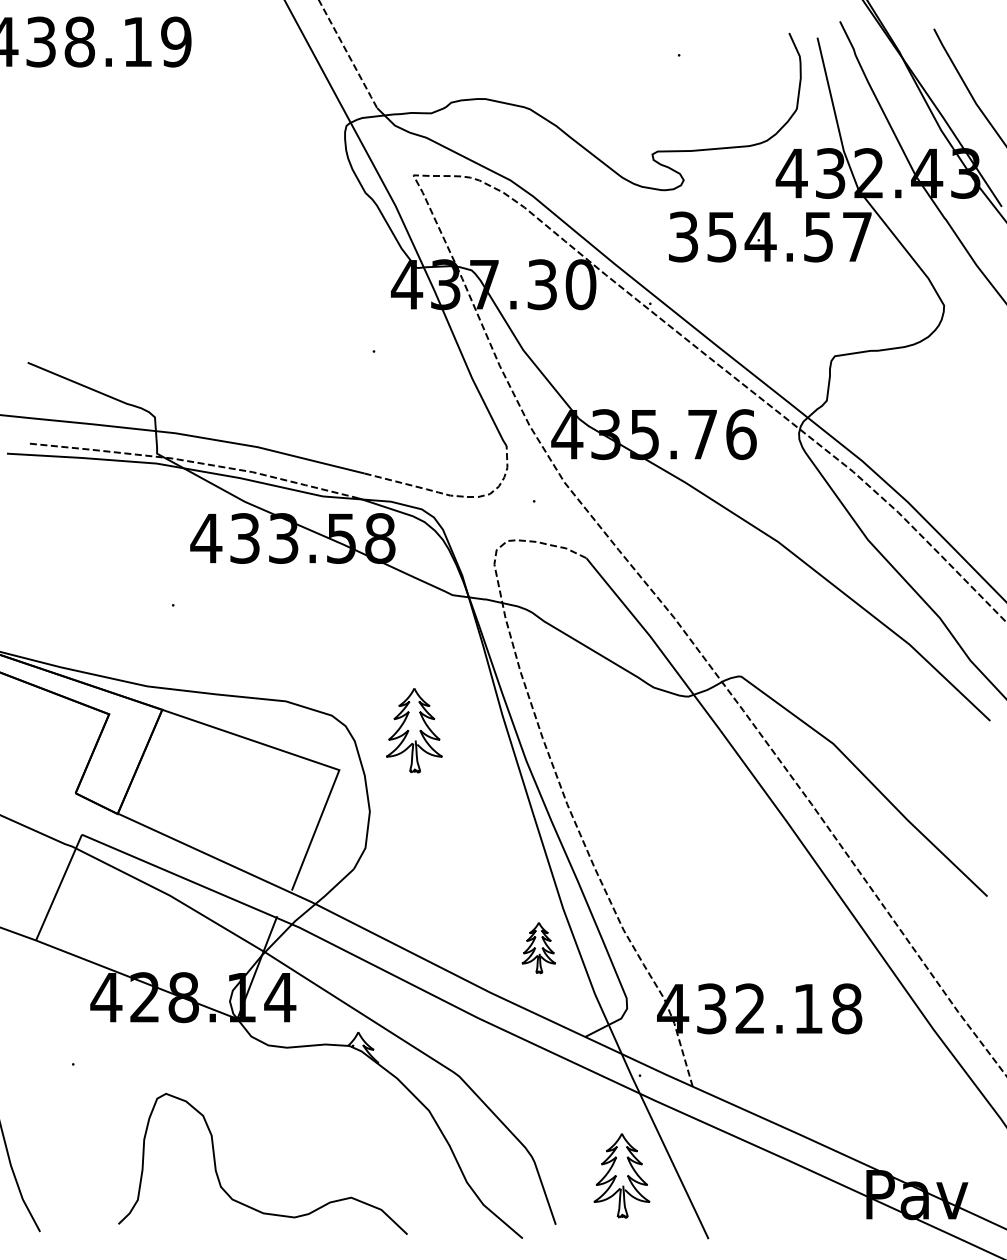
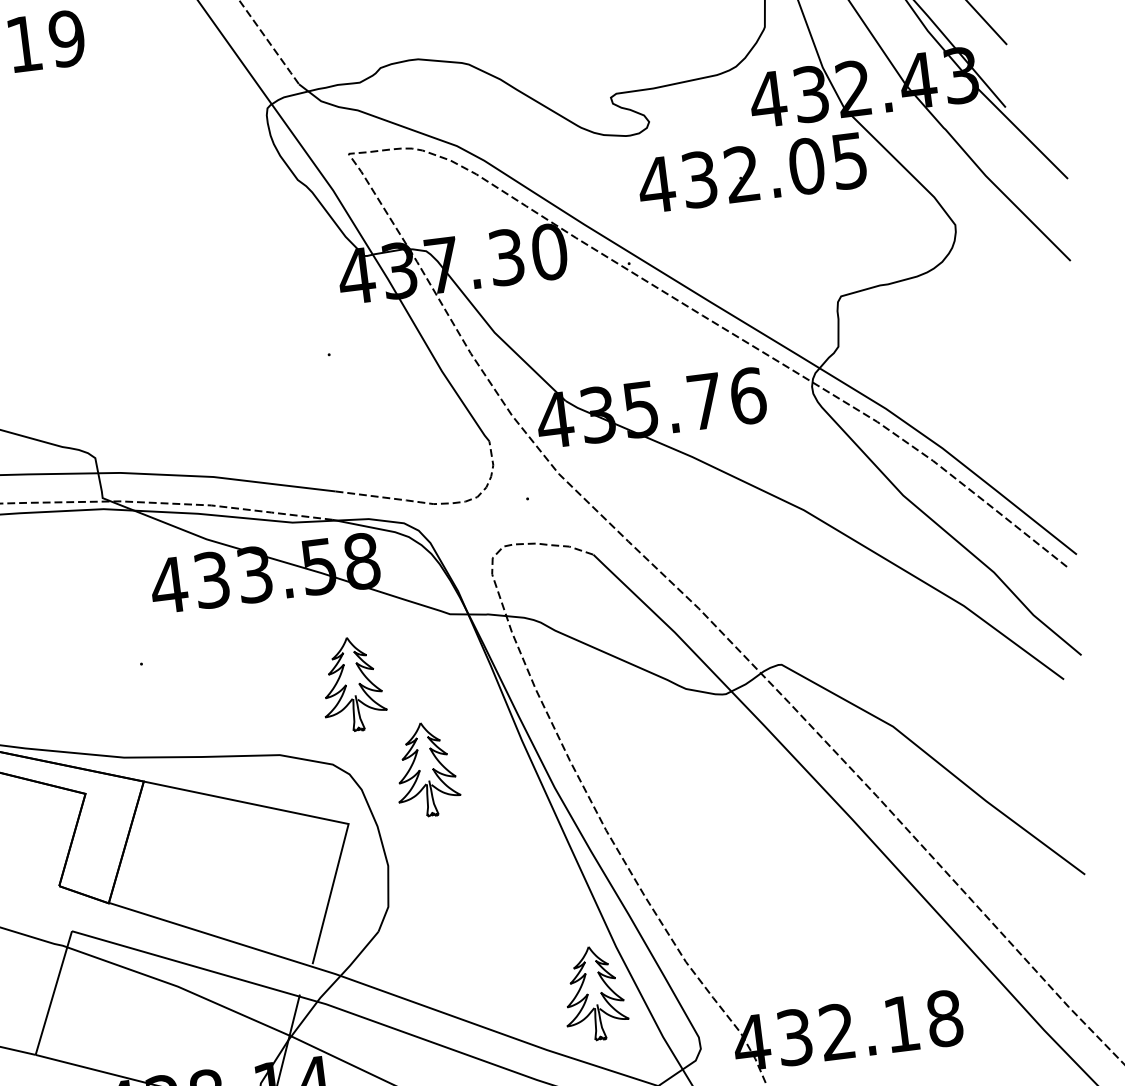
text: (769, 236) -> (752, 172), 354.57 -> 432.05
part: (358, 646) -> (352, 684), added
part: (538, 947) -> (594, 993), size x1.67

